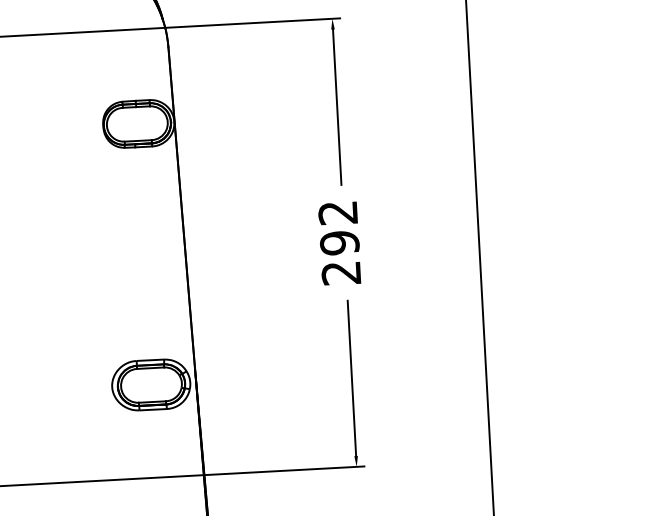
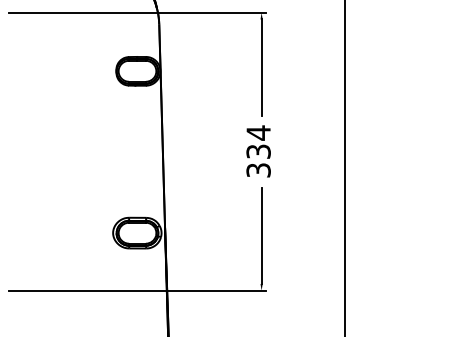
text: (339, 242) -> (258, 151), 292 -> 334

